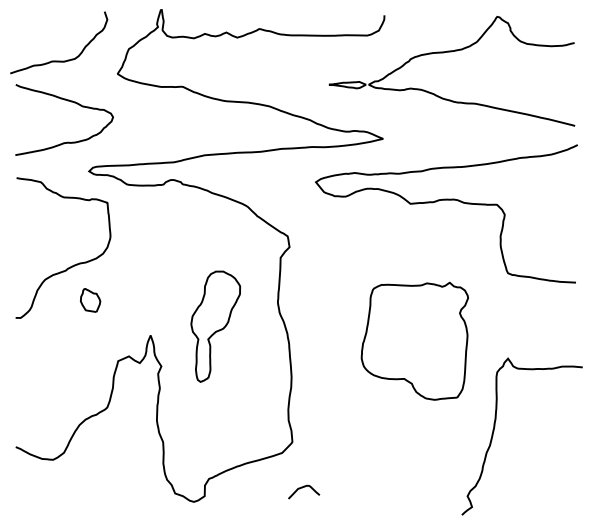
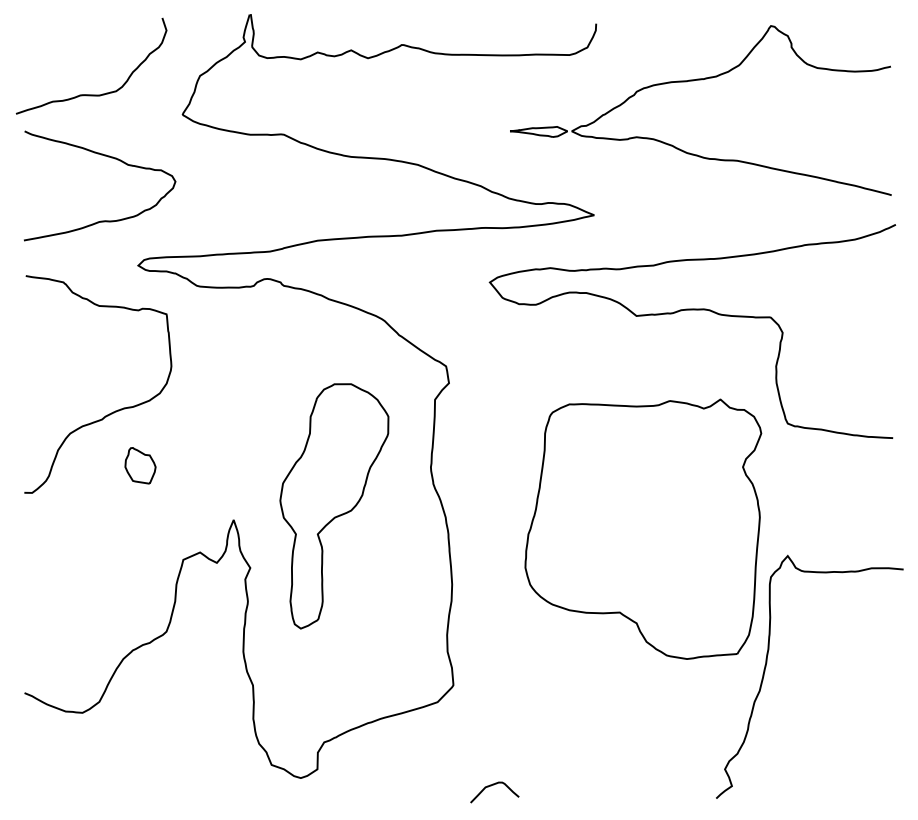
part: (215, 326) -> (334, 506), size x1.43
part: (414, 340) -> (642, 527), size x1.43
curve: (302, 488) -> (492, 786), moved

